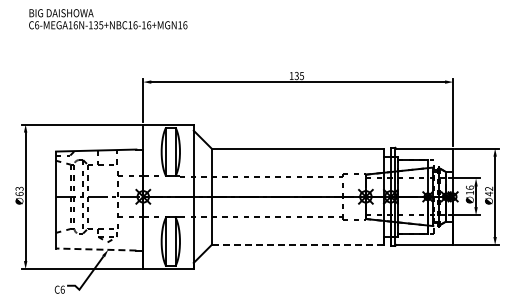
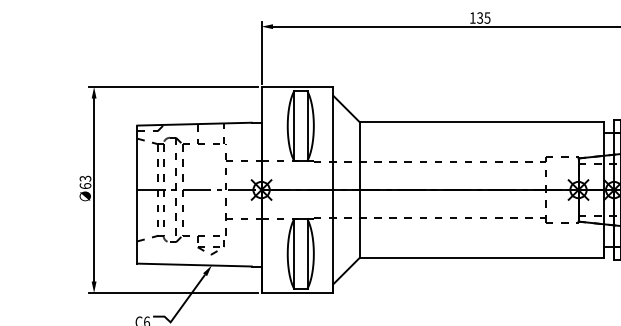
line: (298, 244) -> (482, 257), dashed -> solid
line: (95, 249) -> (193, 265), dashed -> solid

